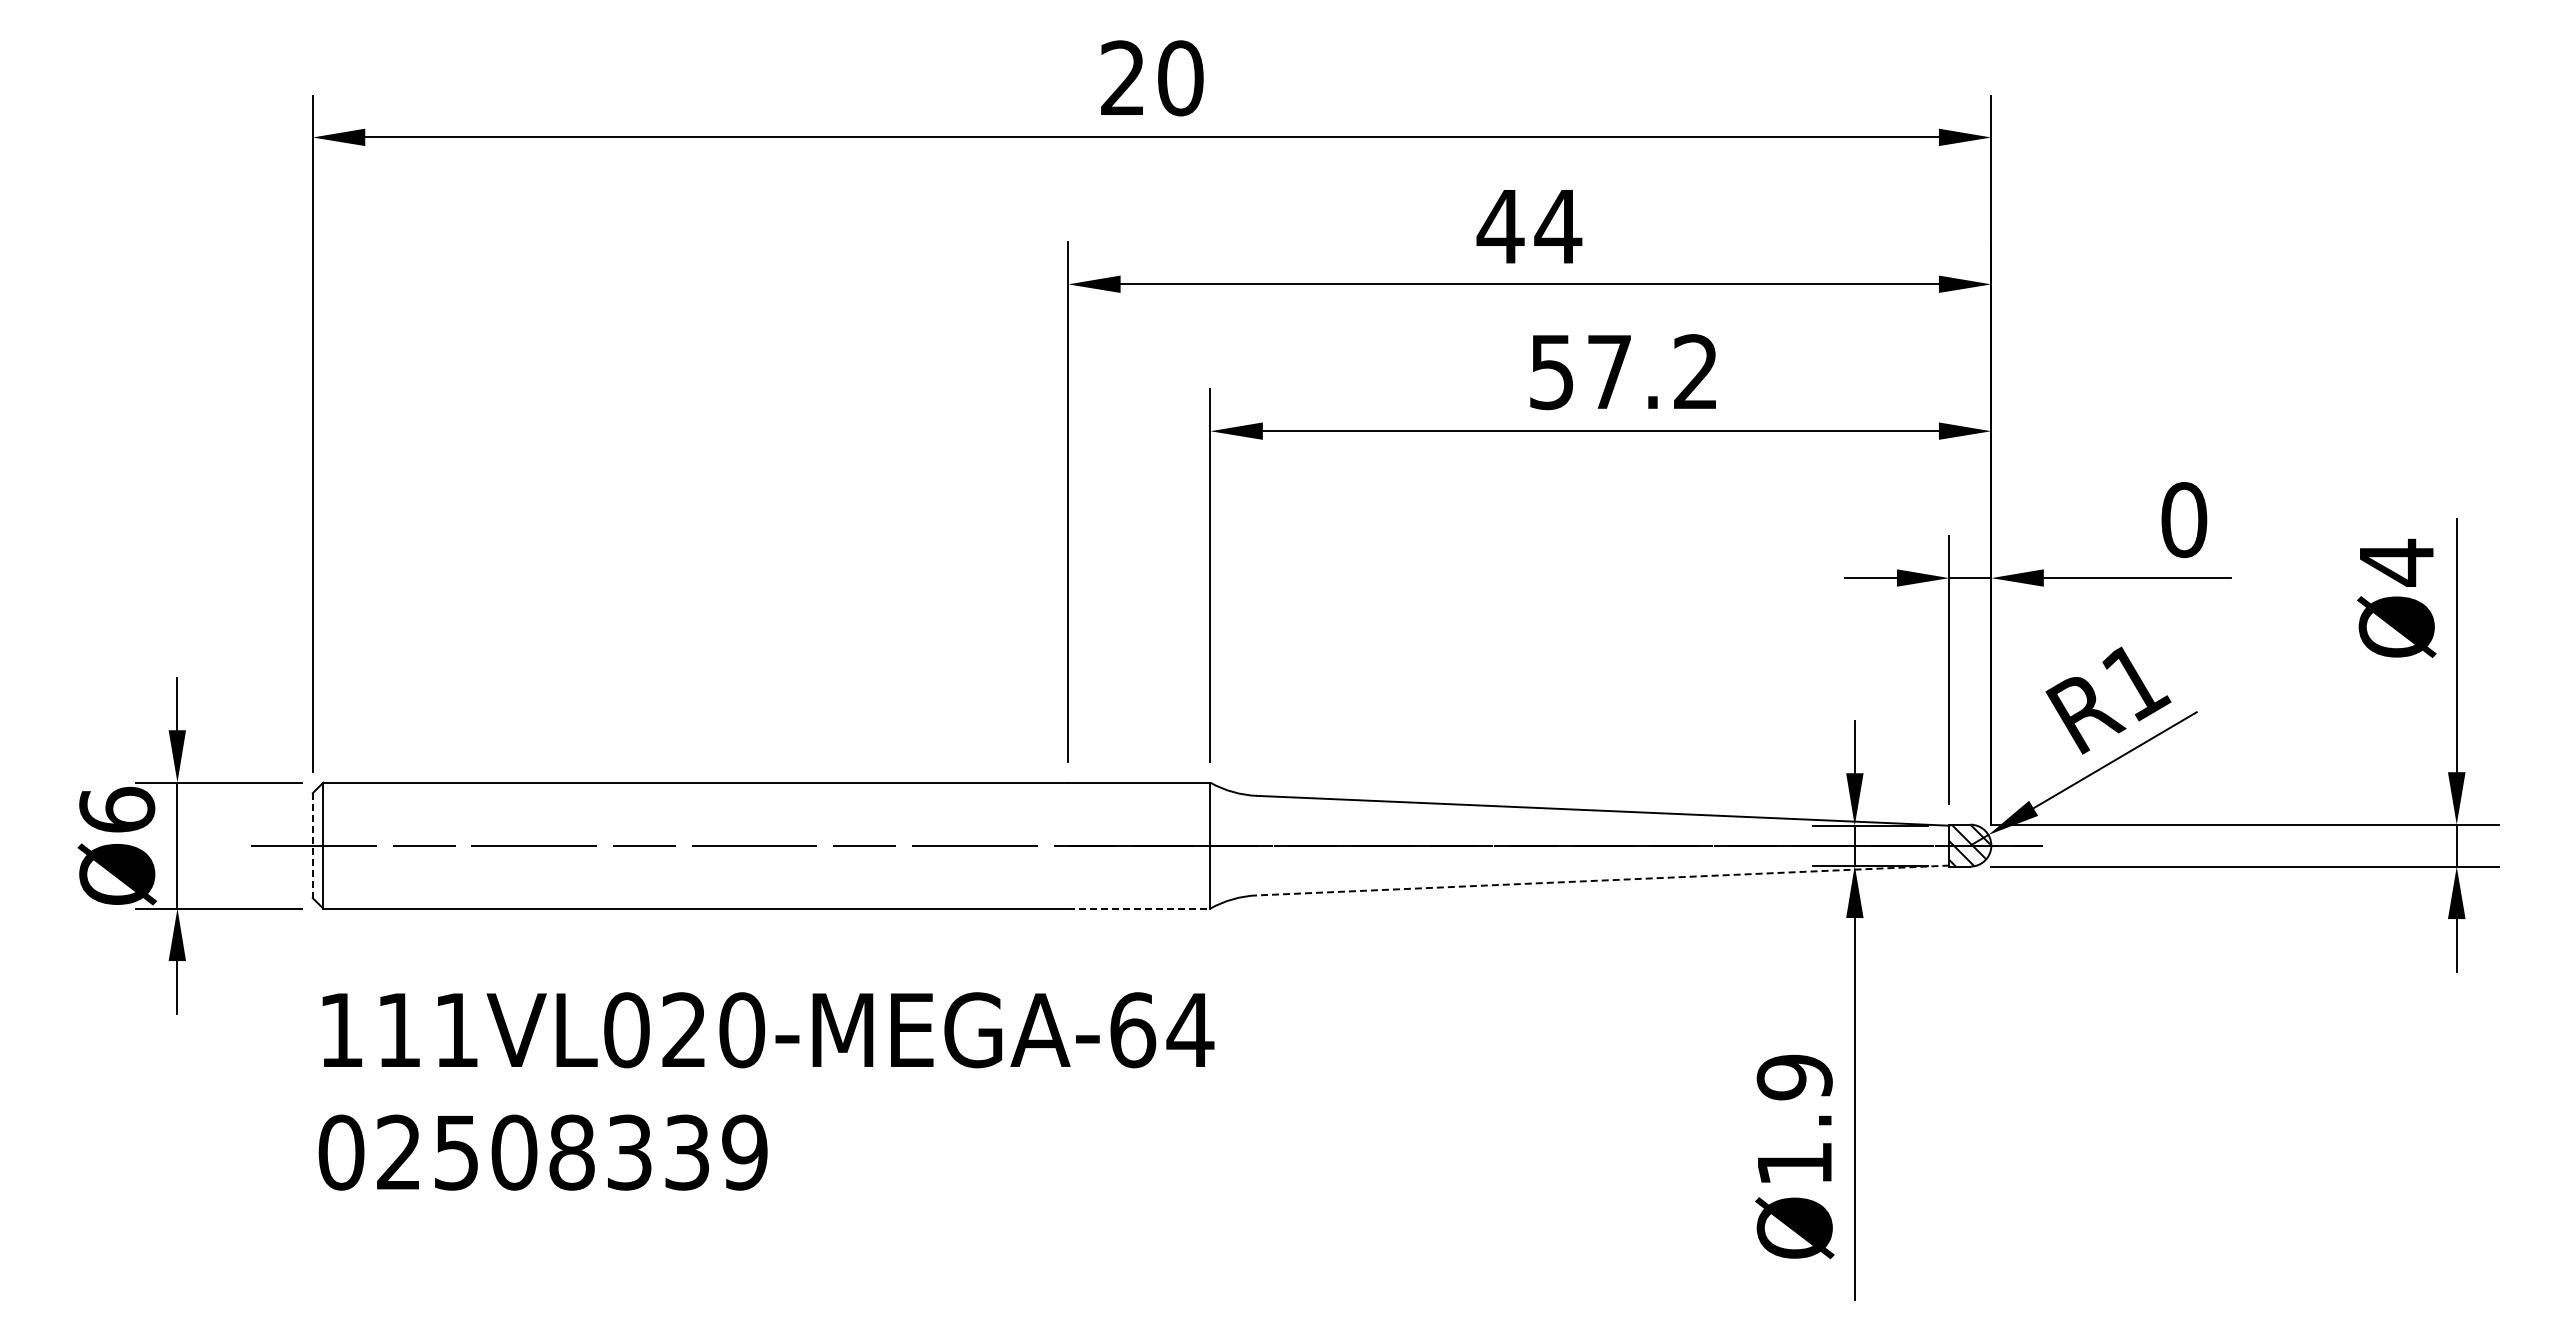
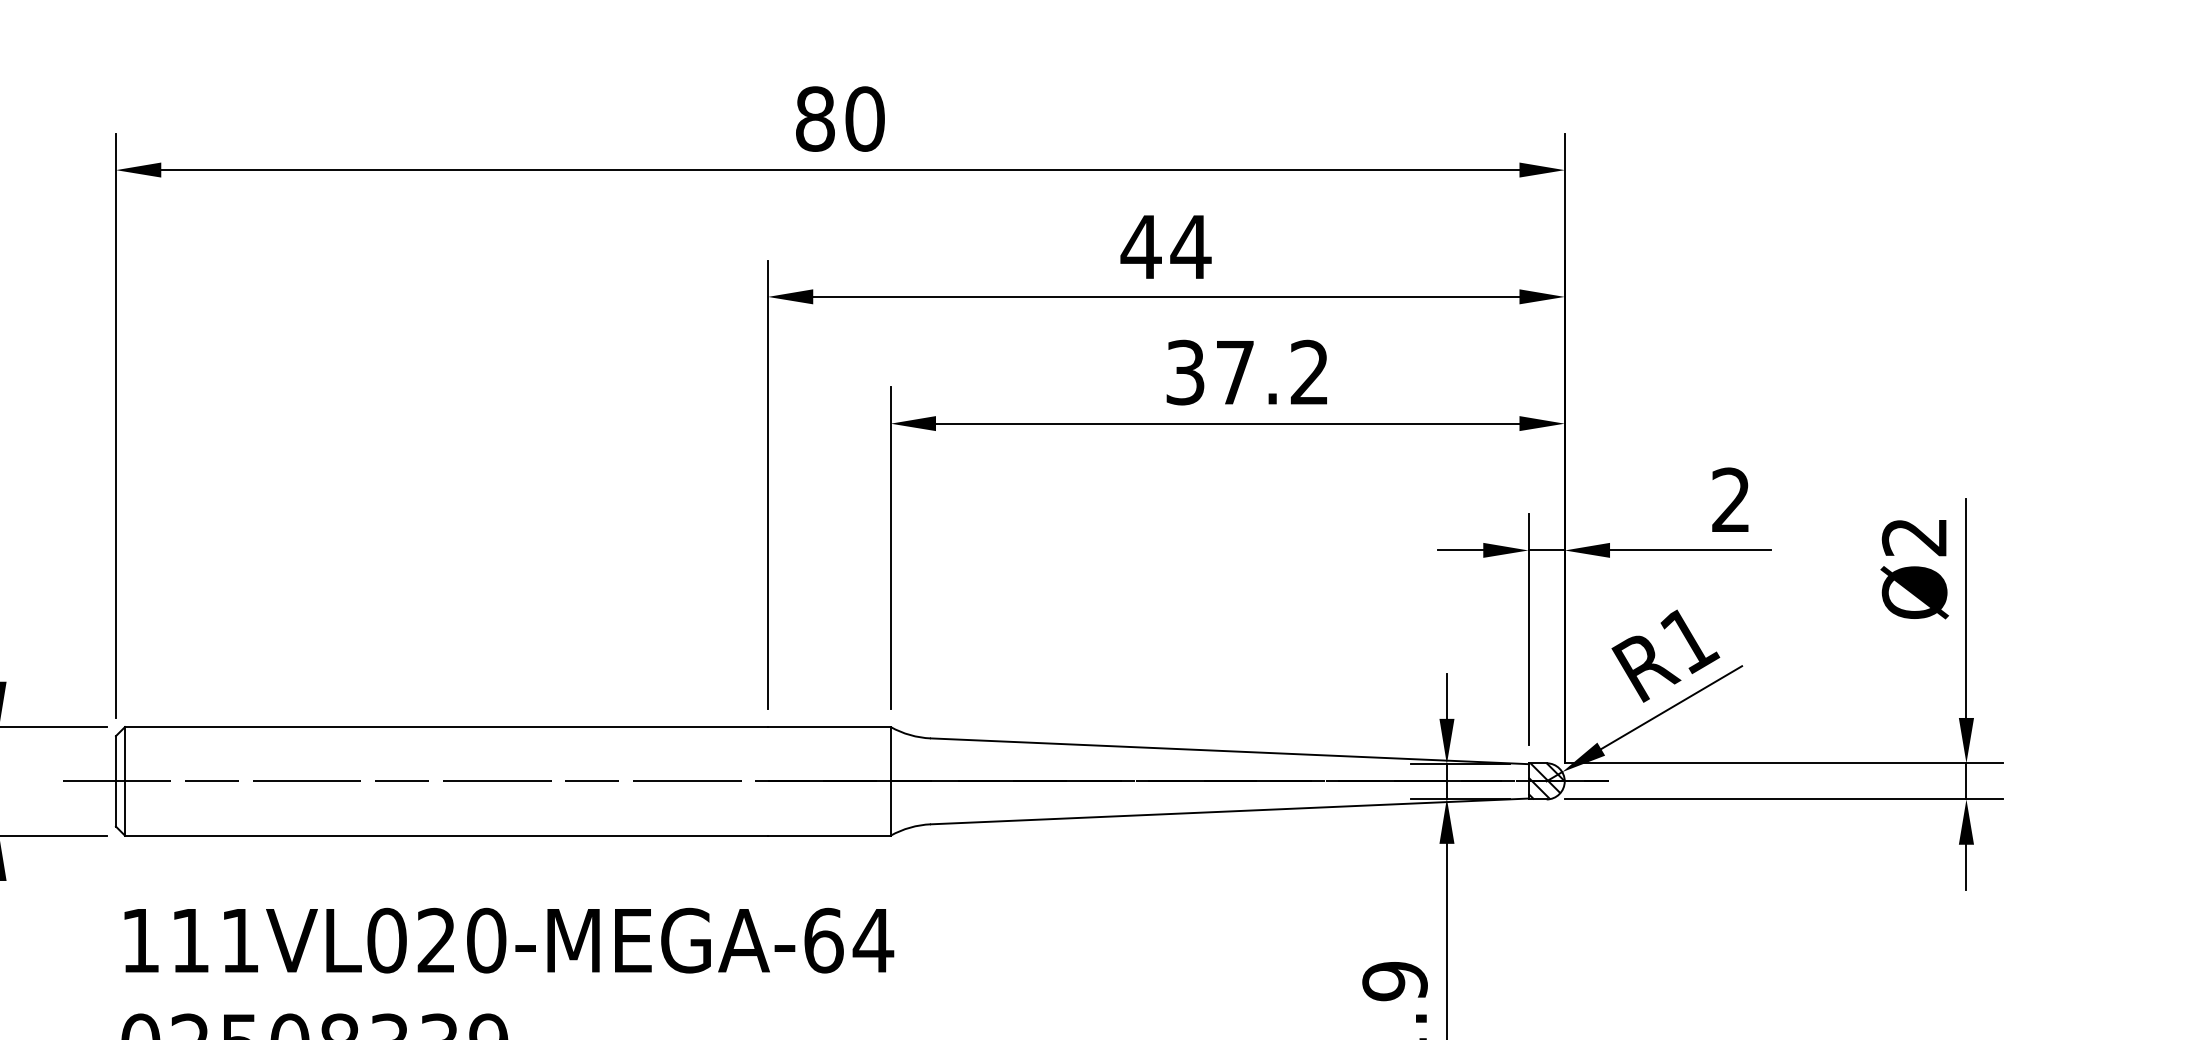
text: (1122, 78) -> (814, 119), 20 -> 80
text: (1551, 371) -> (1185, 372), 57.2 -> 37.2
text: (2184, 520) -> (1731, 500), 0 -> 2
text: (2395, 562) -> (1913, 536), Ø4 -> Ø2
line: (312, 846) -> (115, 782), dashed -> solid
line: (1603, 880) -> (1230, 811), dashed -> solid
line: (1139, 908) -> (829, 835), dashed -> solid

